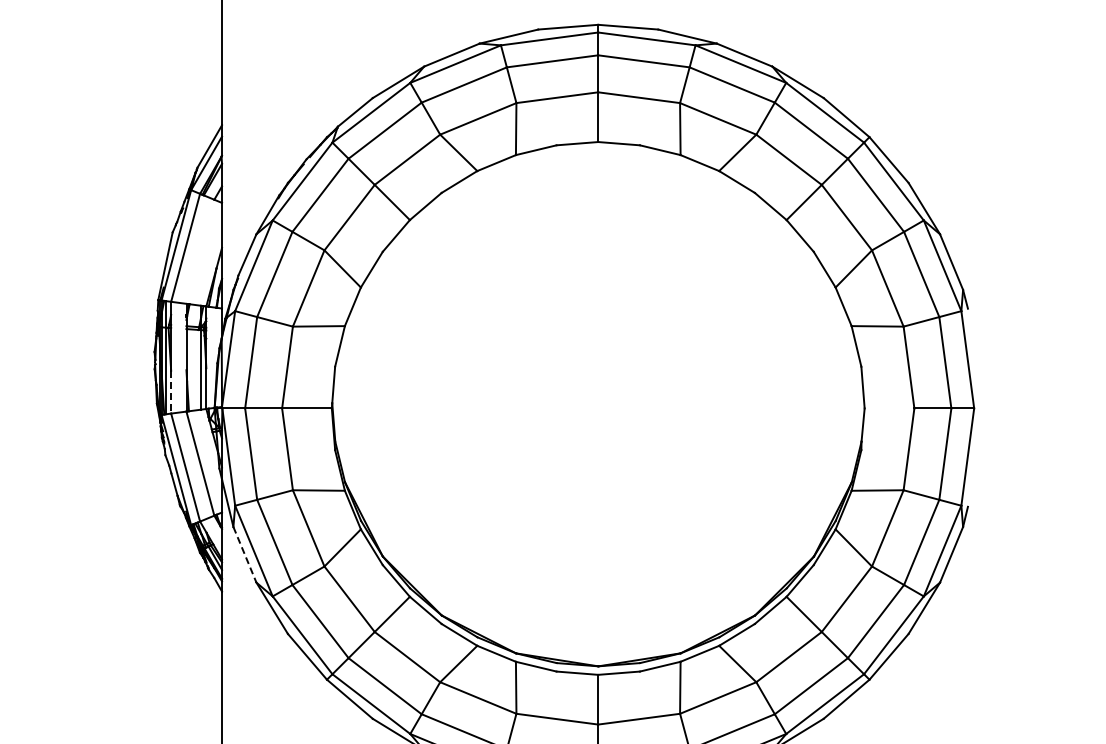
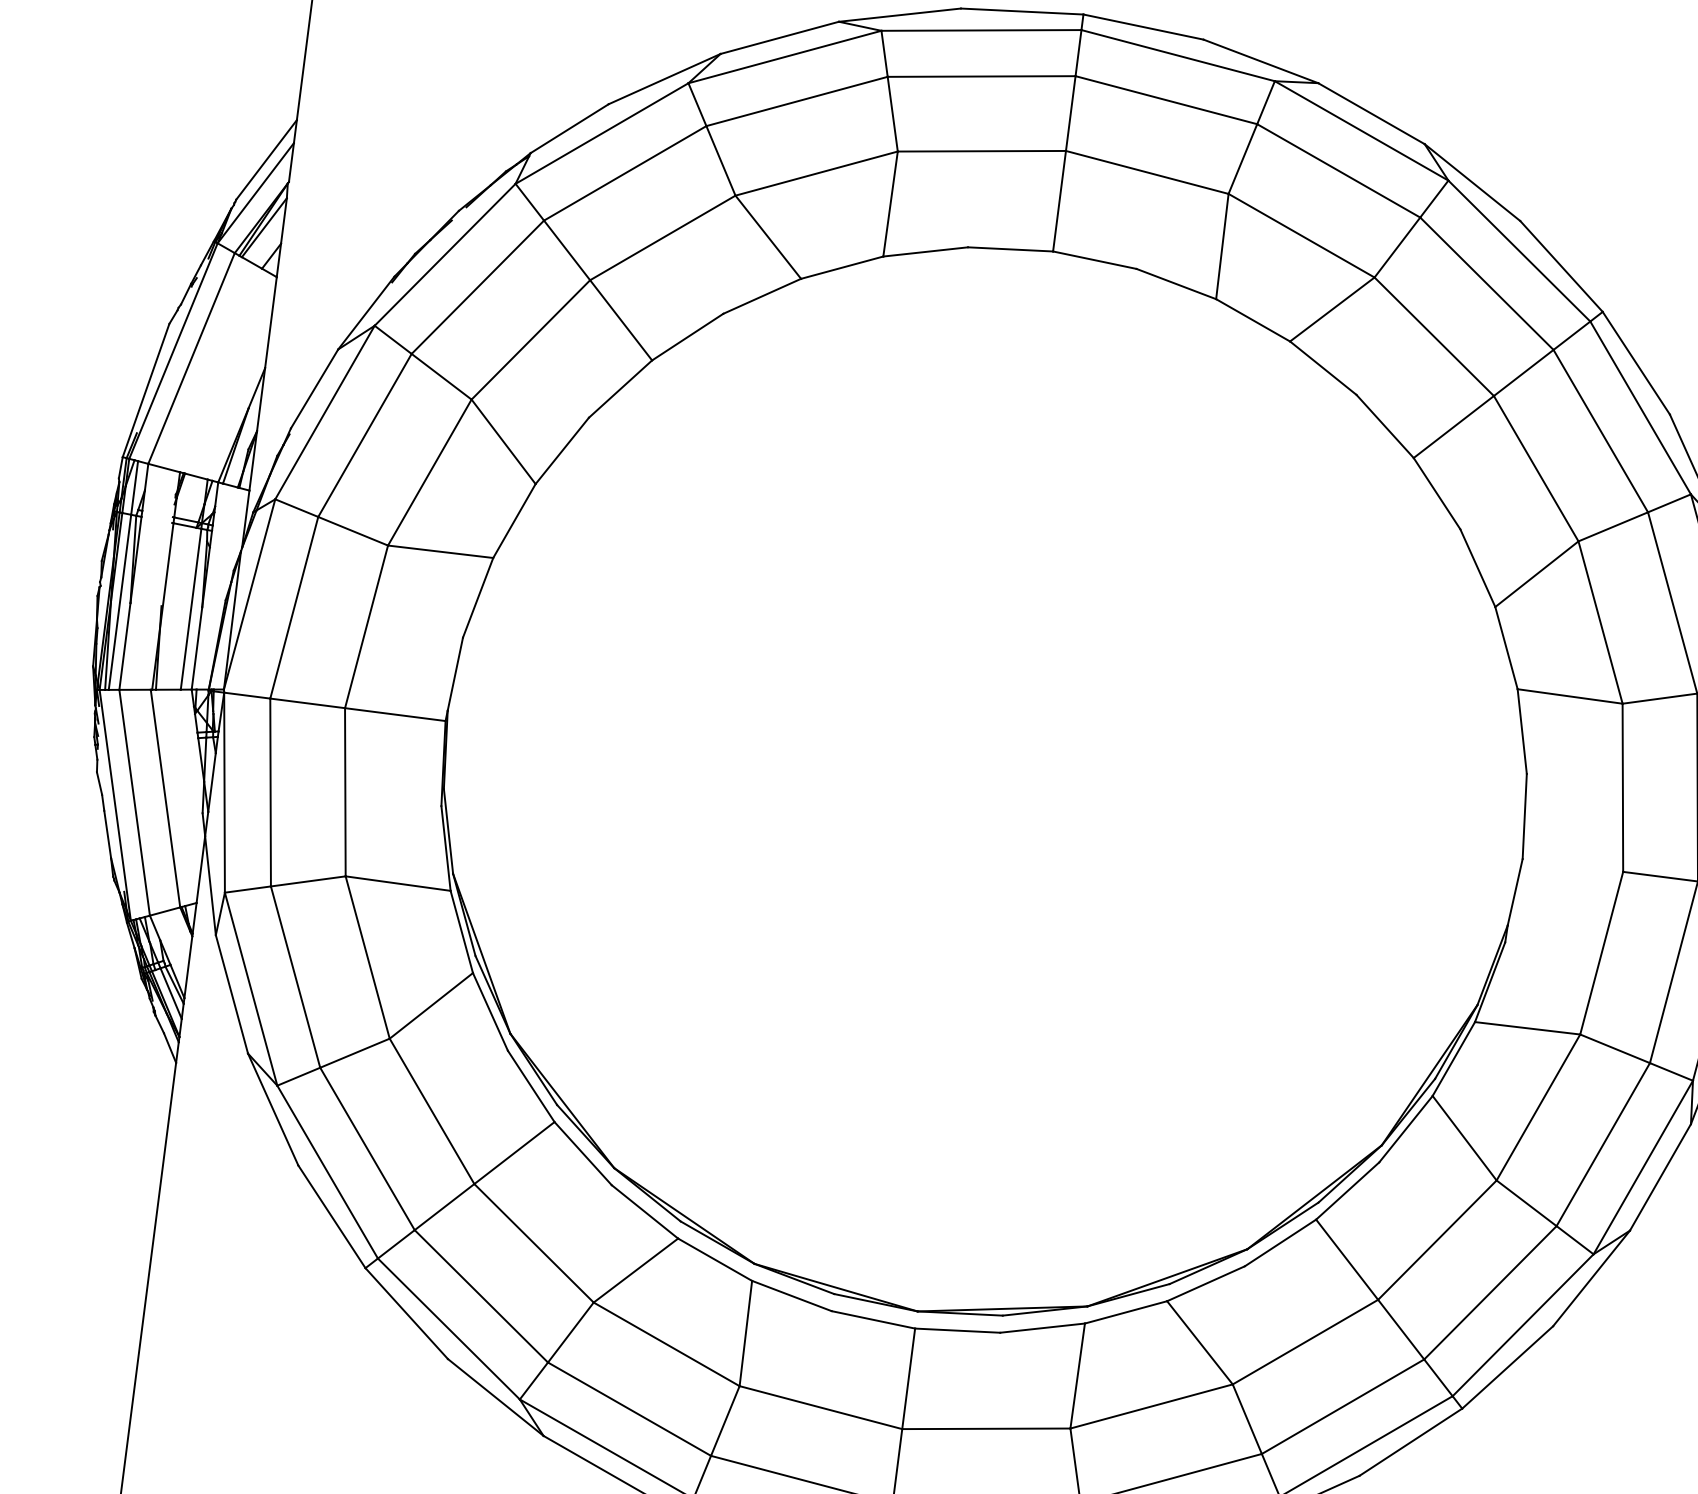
line: (171, 392) -> (125, 647), dashed -> solid
line: (245, 555) -> (232, 995), dashed -> solid

